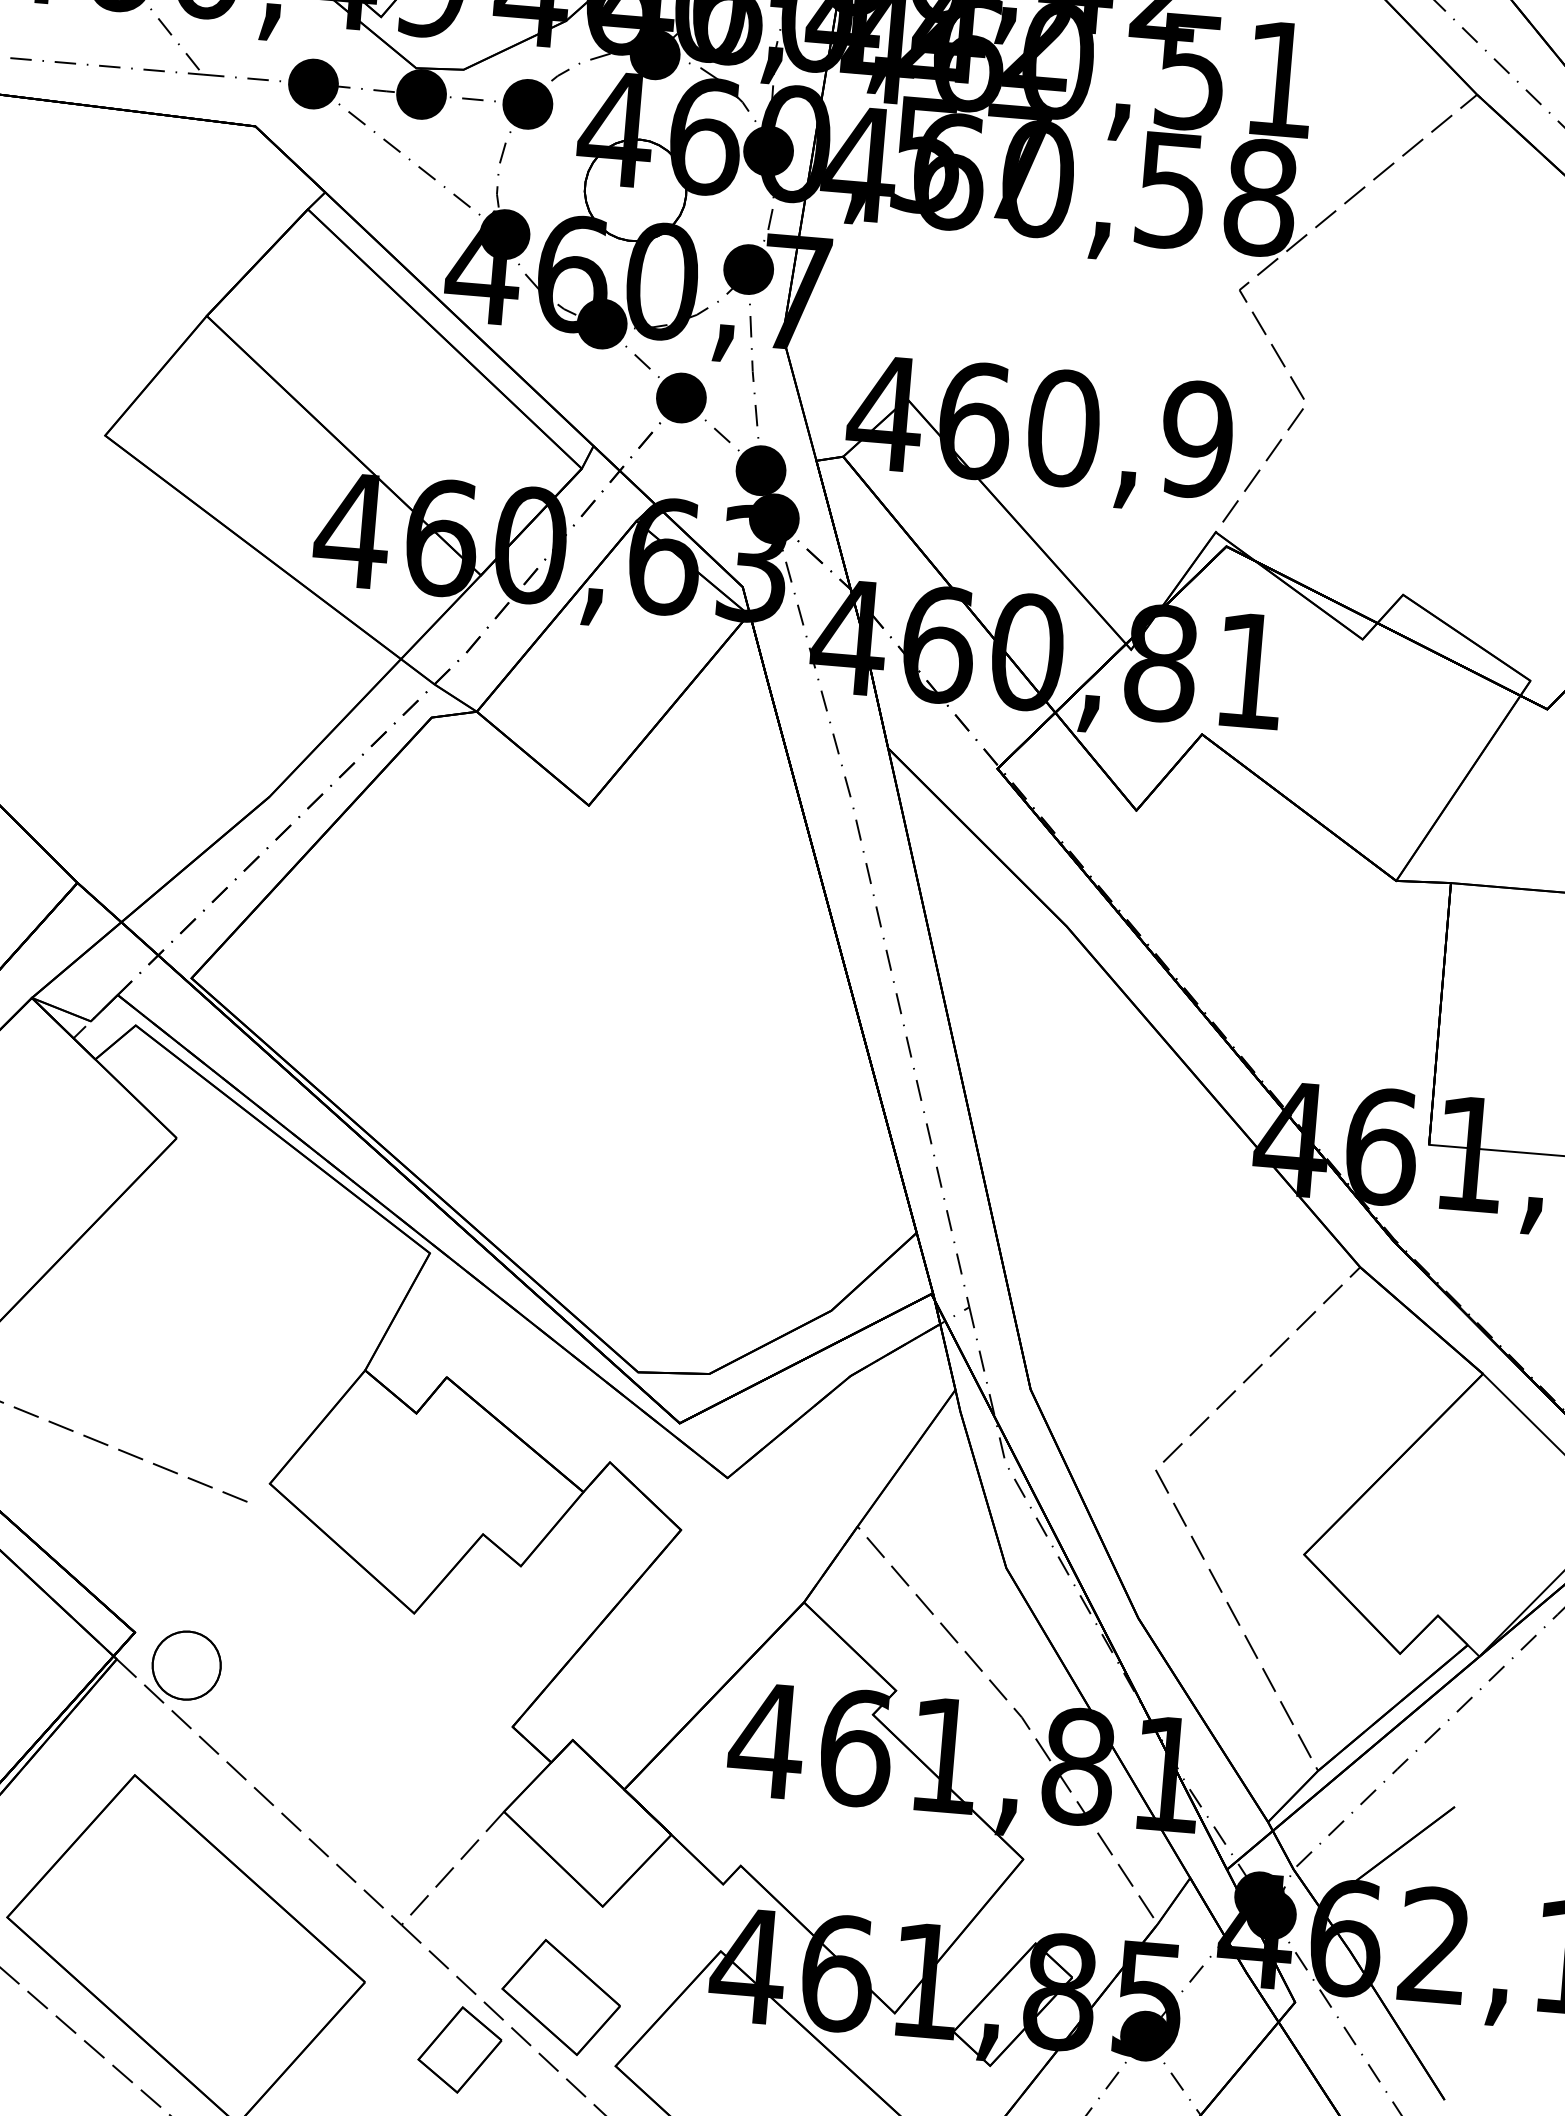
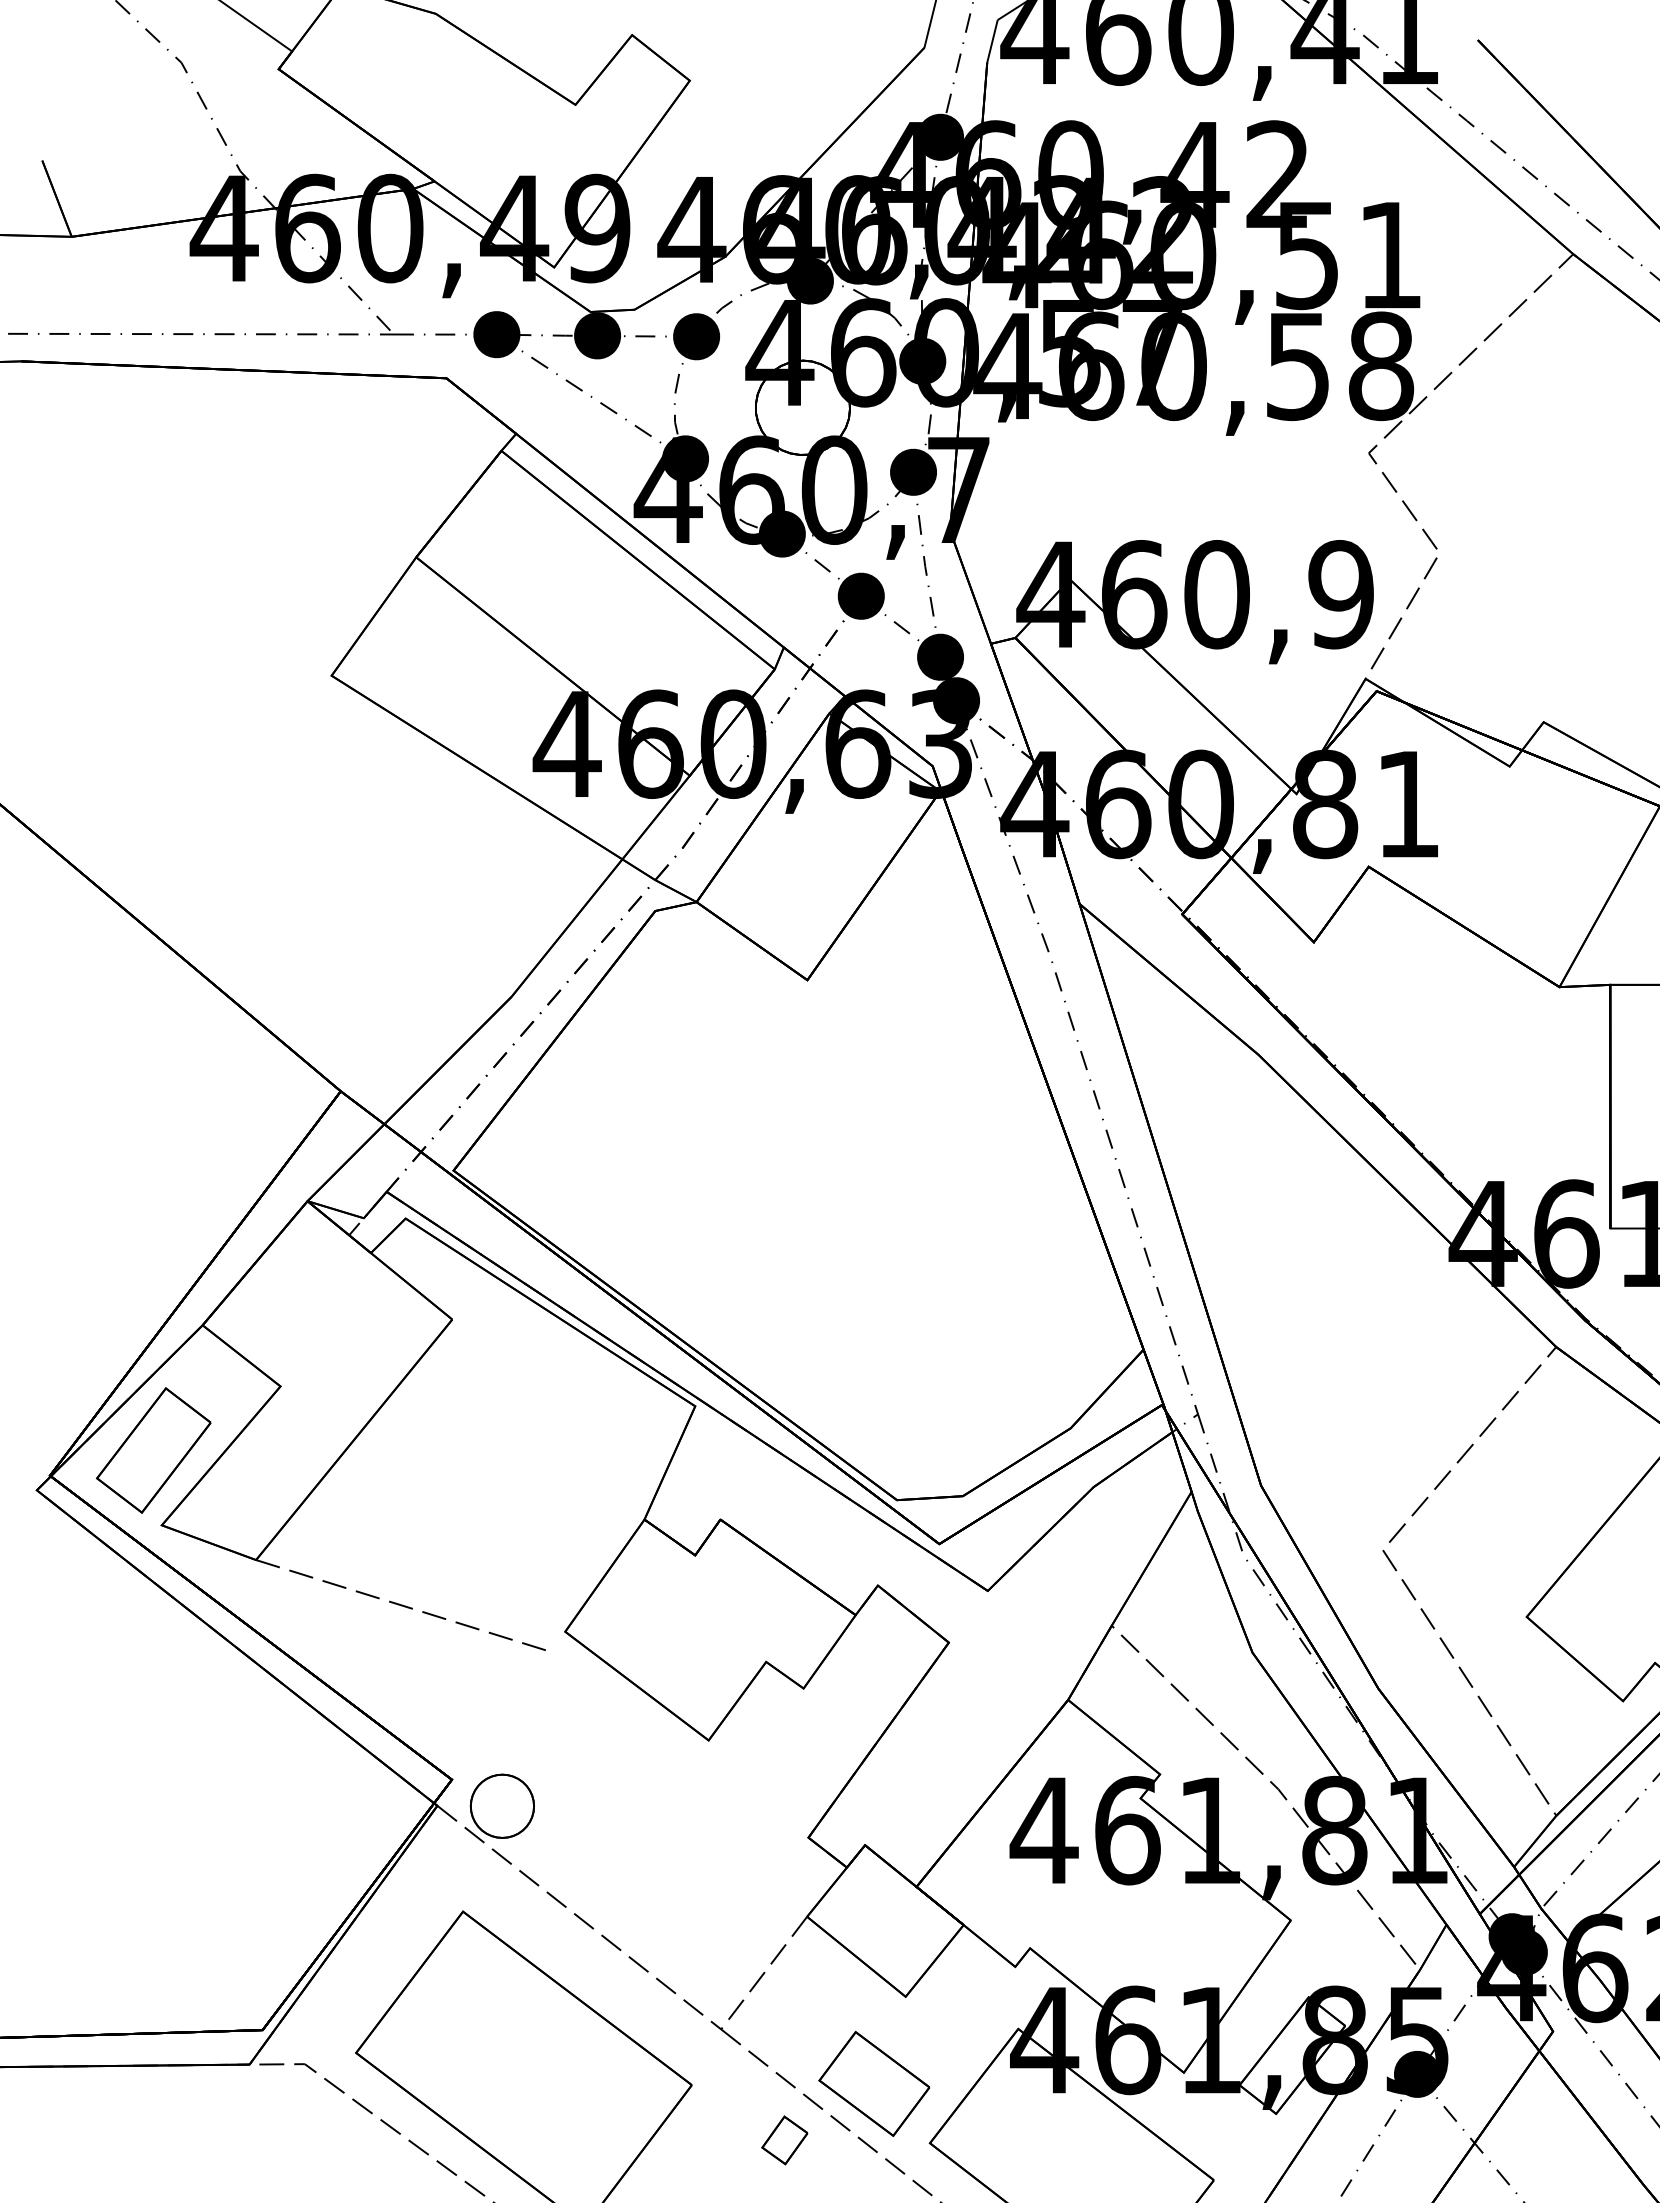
part: (459, 2050) -> (784, 2140), size x0.6

